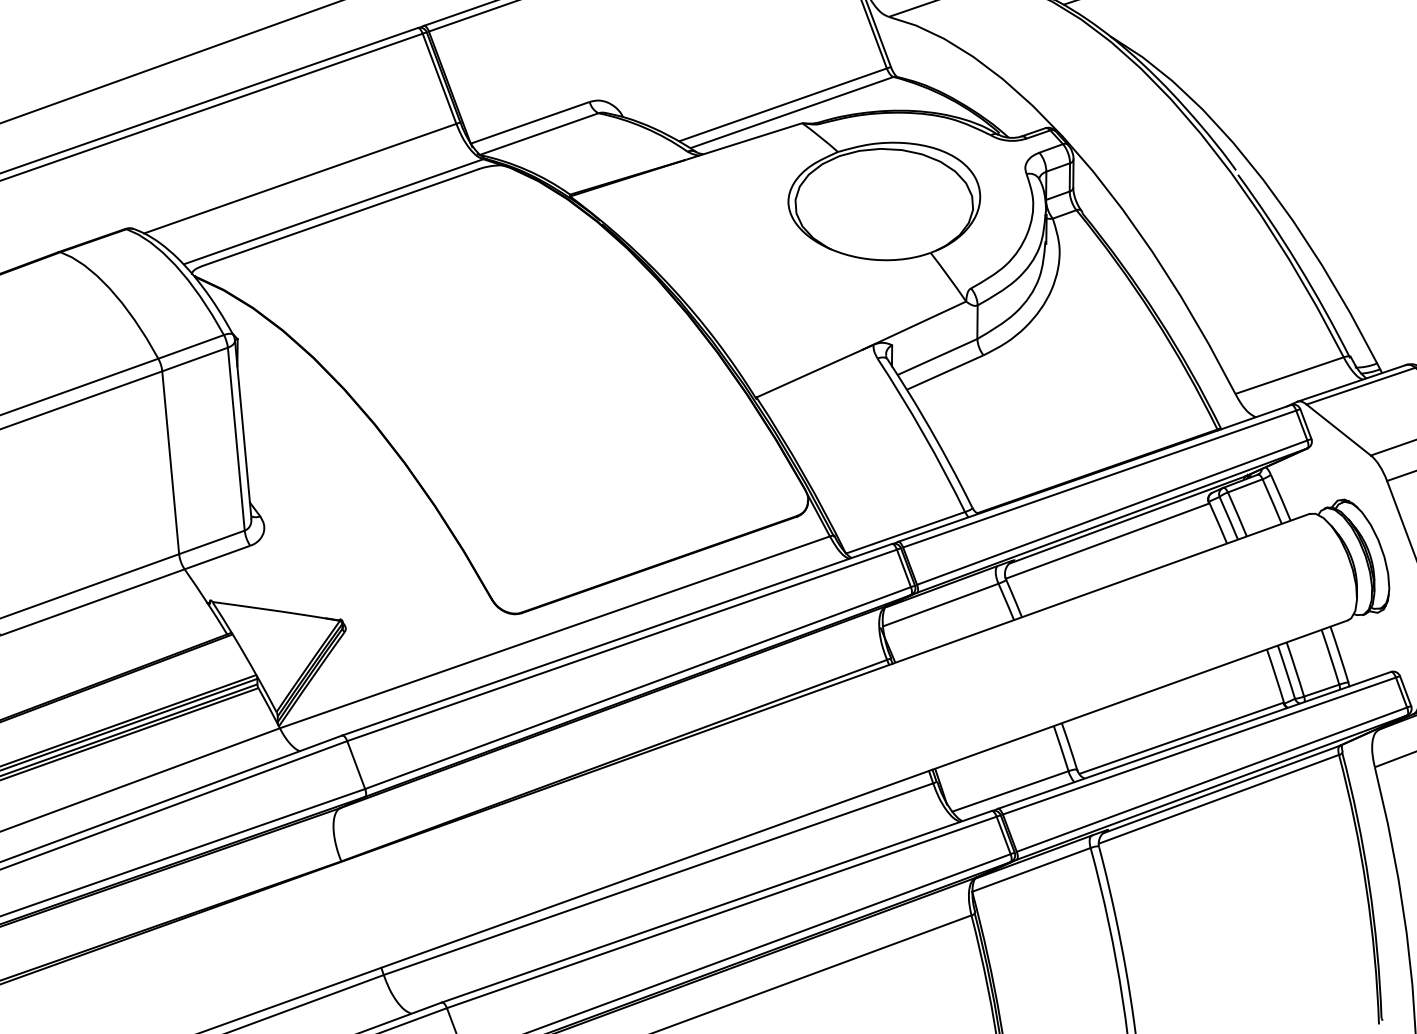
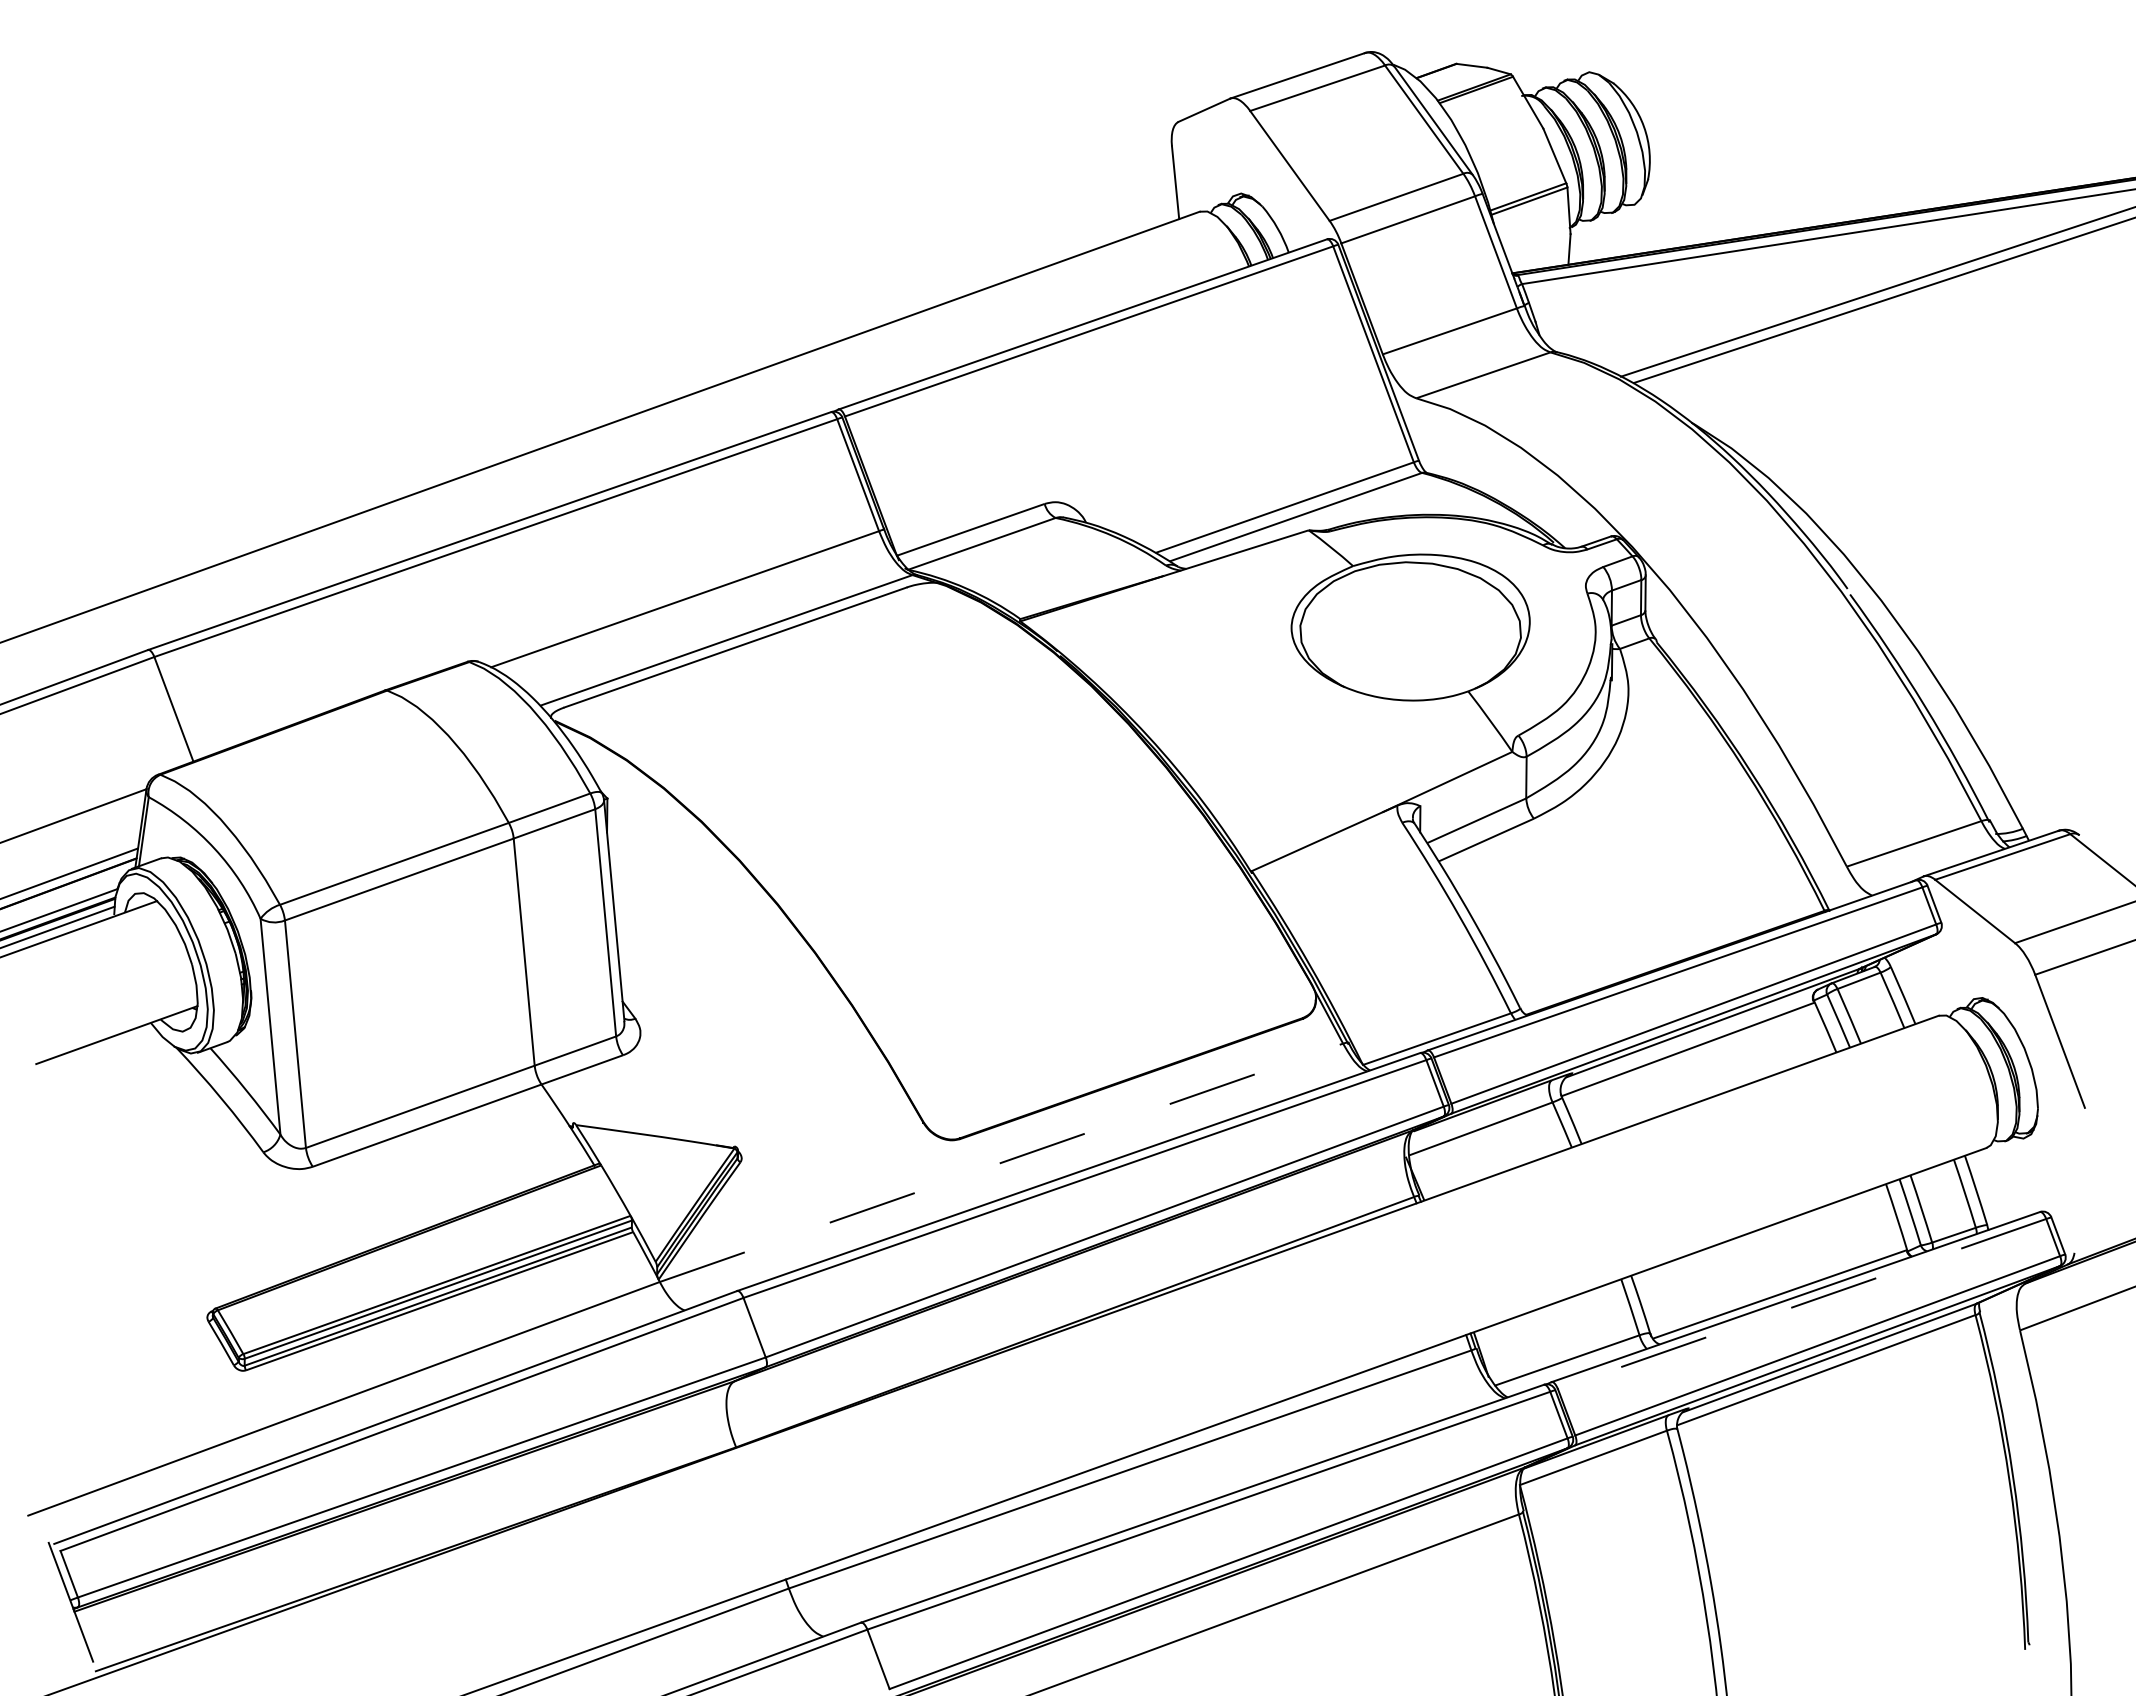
line: (554, 632) -> (1001, 1162), solid -> dashed
line: (1199, 746) -> (1802, 1304), solid -> dashed

